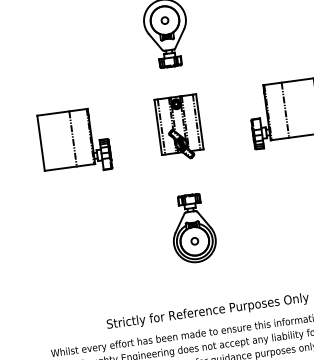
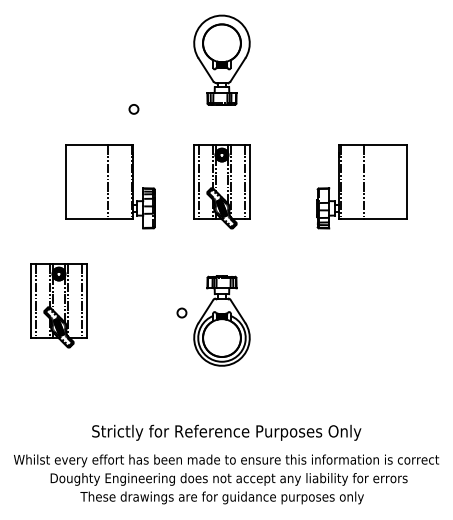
circle: (164, 20) -> (133, 109), moved
part: (75, 141) -> (110, 186), moved
part: (69, 233) -> (58, 305), added
circle: (194, 240) -> (181, 312), moved

